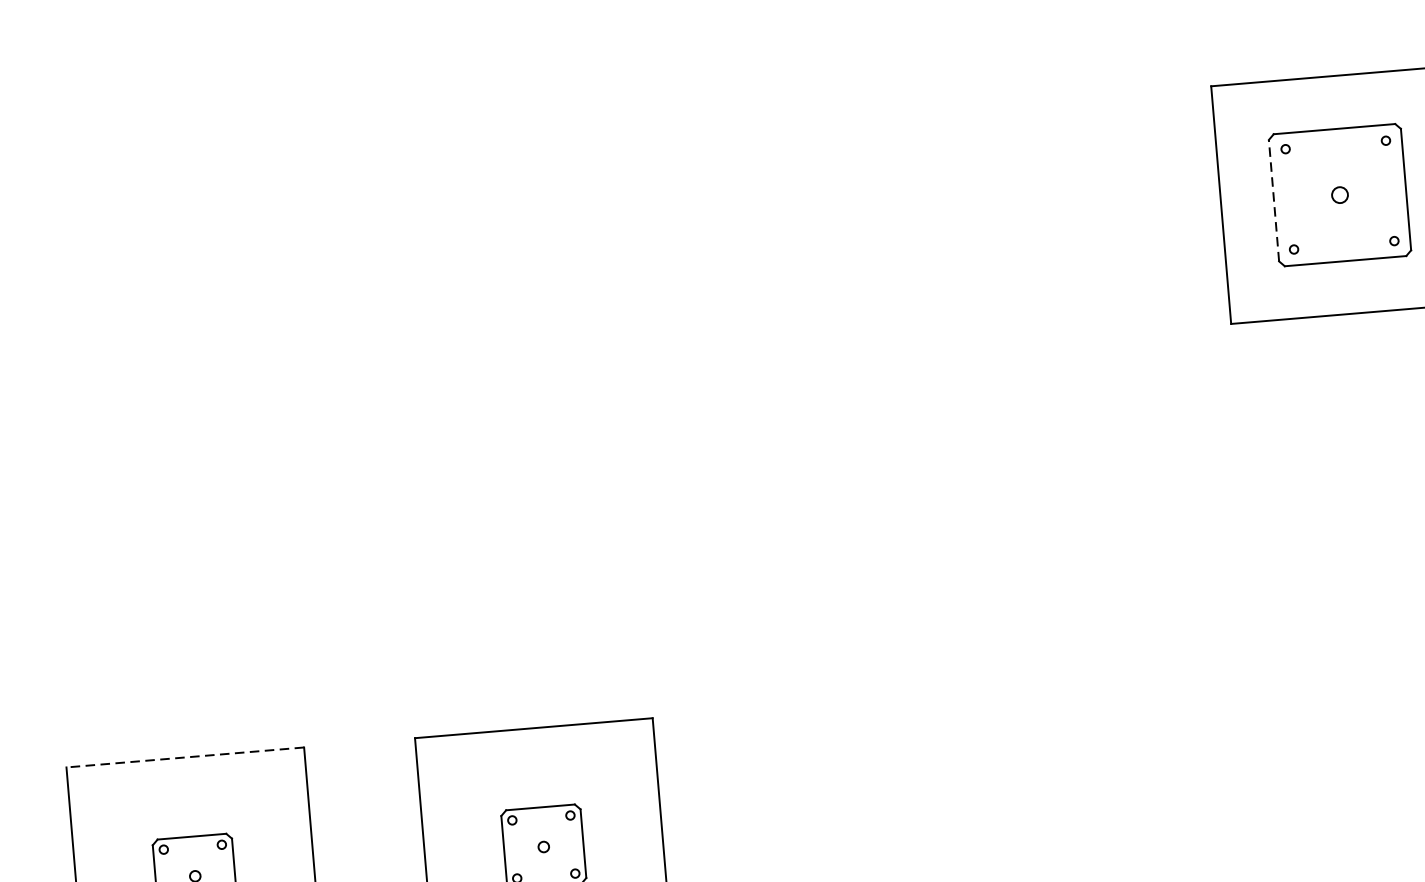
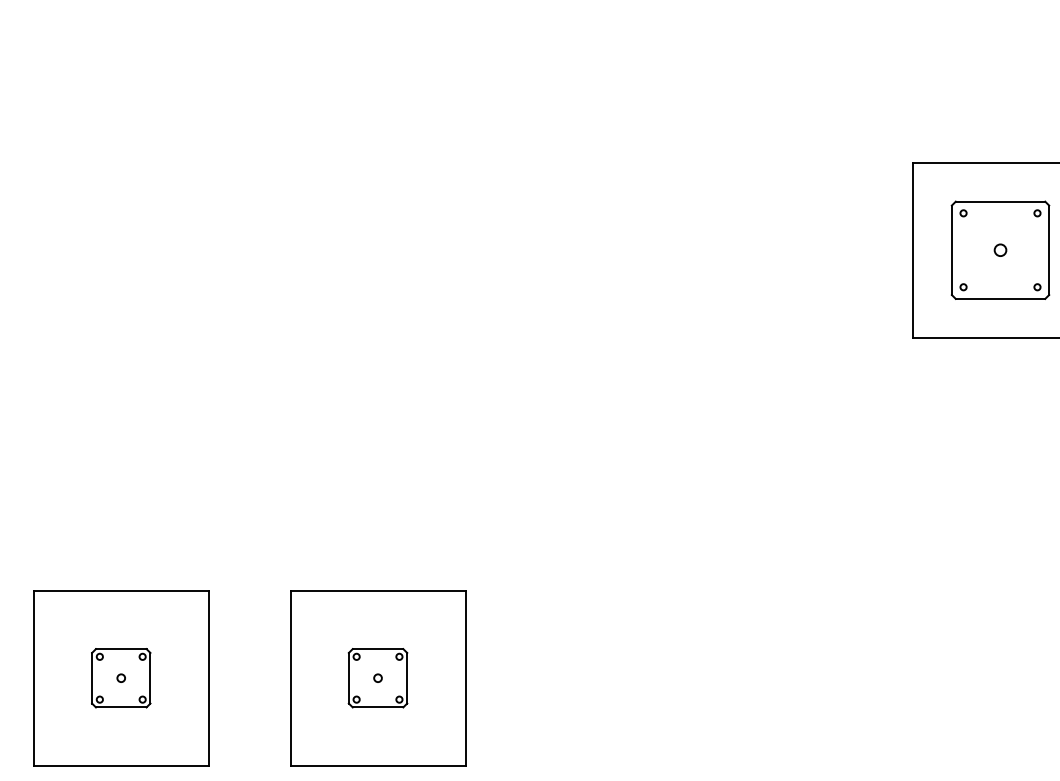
line: (1273, 201) -> (951, 250), dashed -> solid
line: (185, 757) -> (121, 590), dashed -> solid

